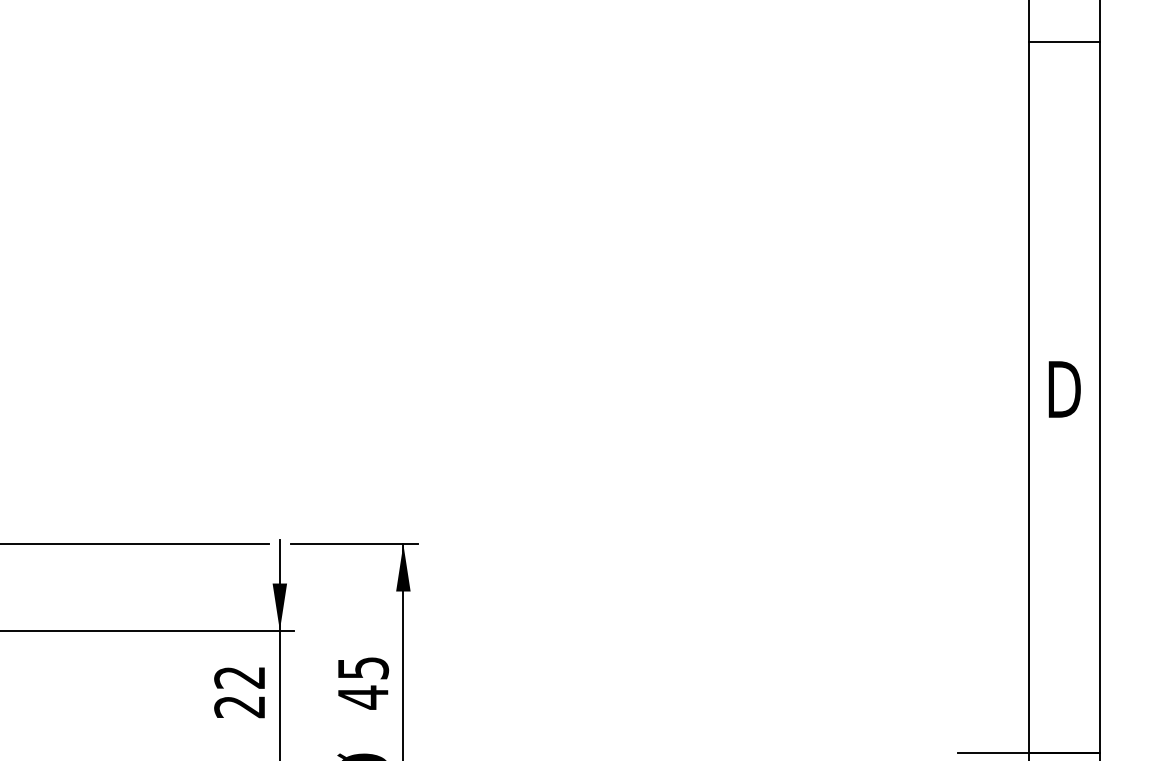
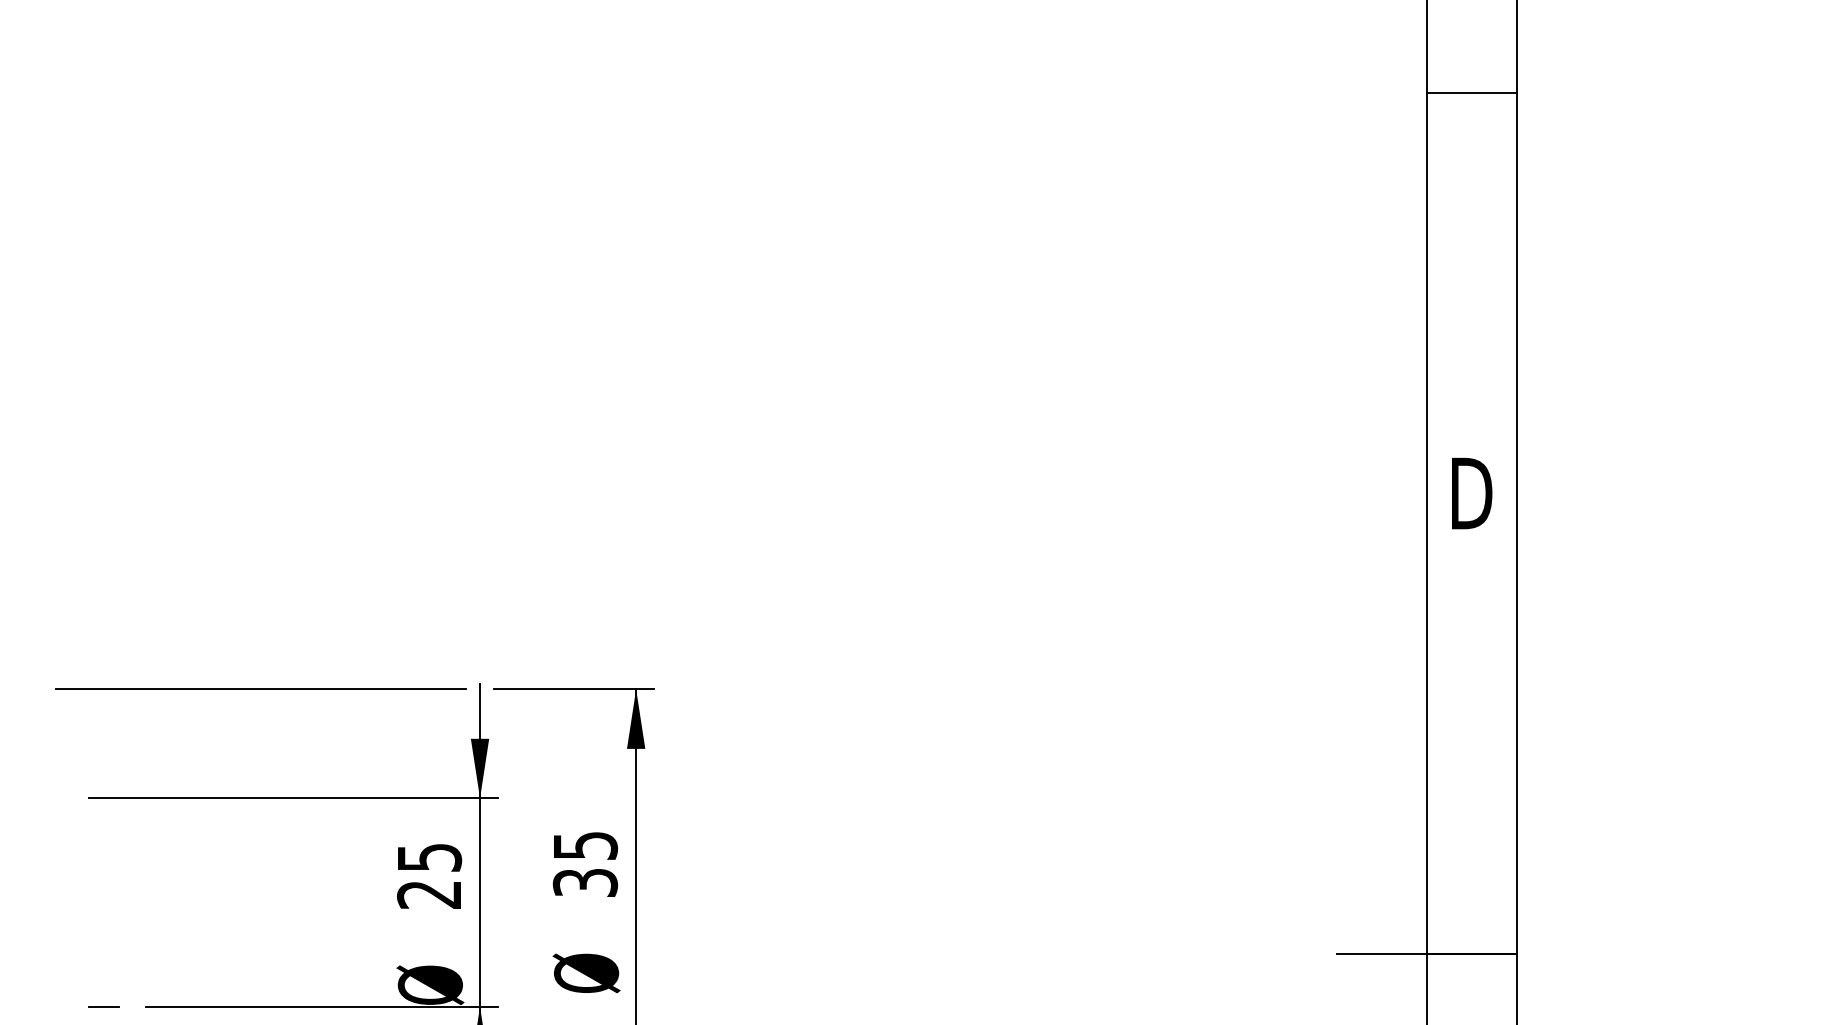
line: (1064, 42) -> (1471, 93), moved
text: (239, 677) -> (429, 857), 22 -> 25
text: (363, 697) -> (585, 882), 45 -> 35

